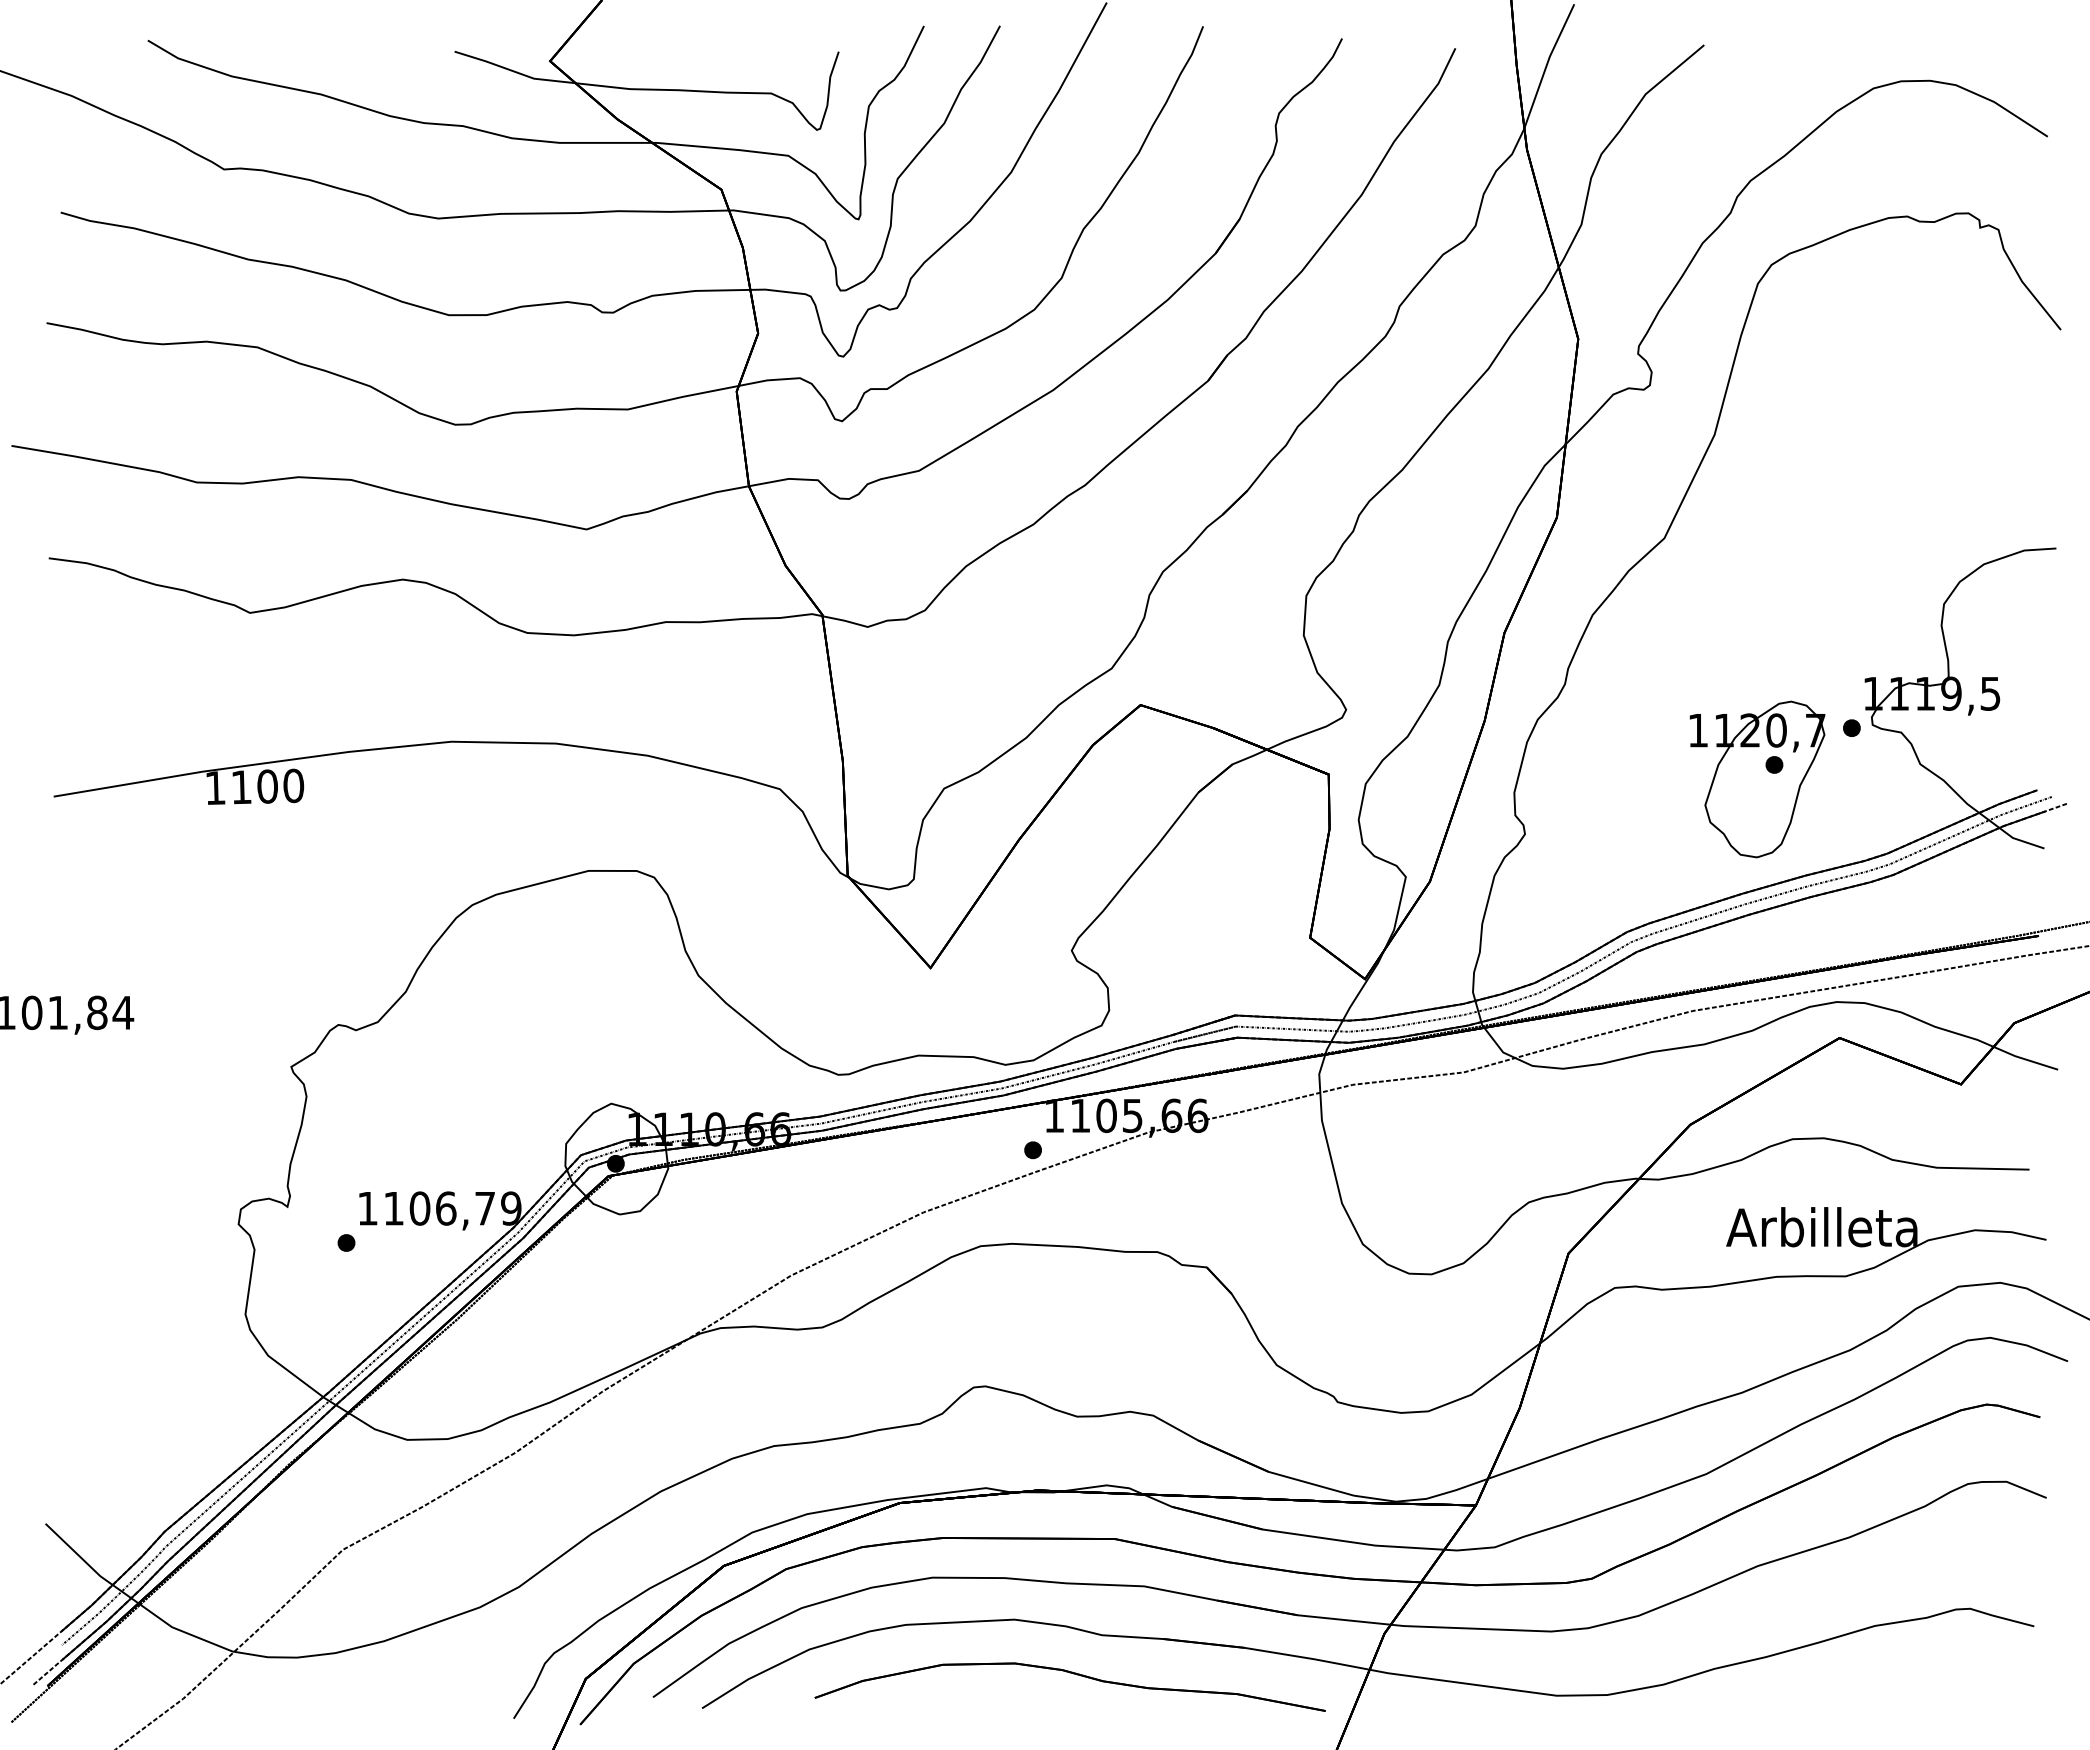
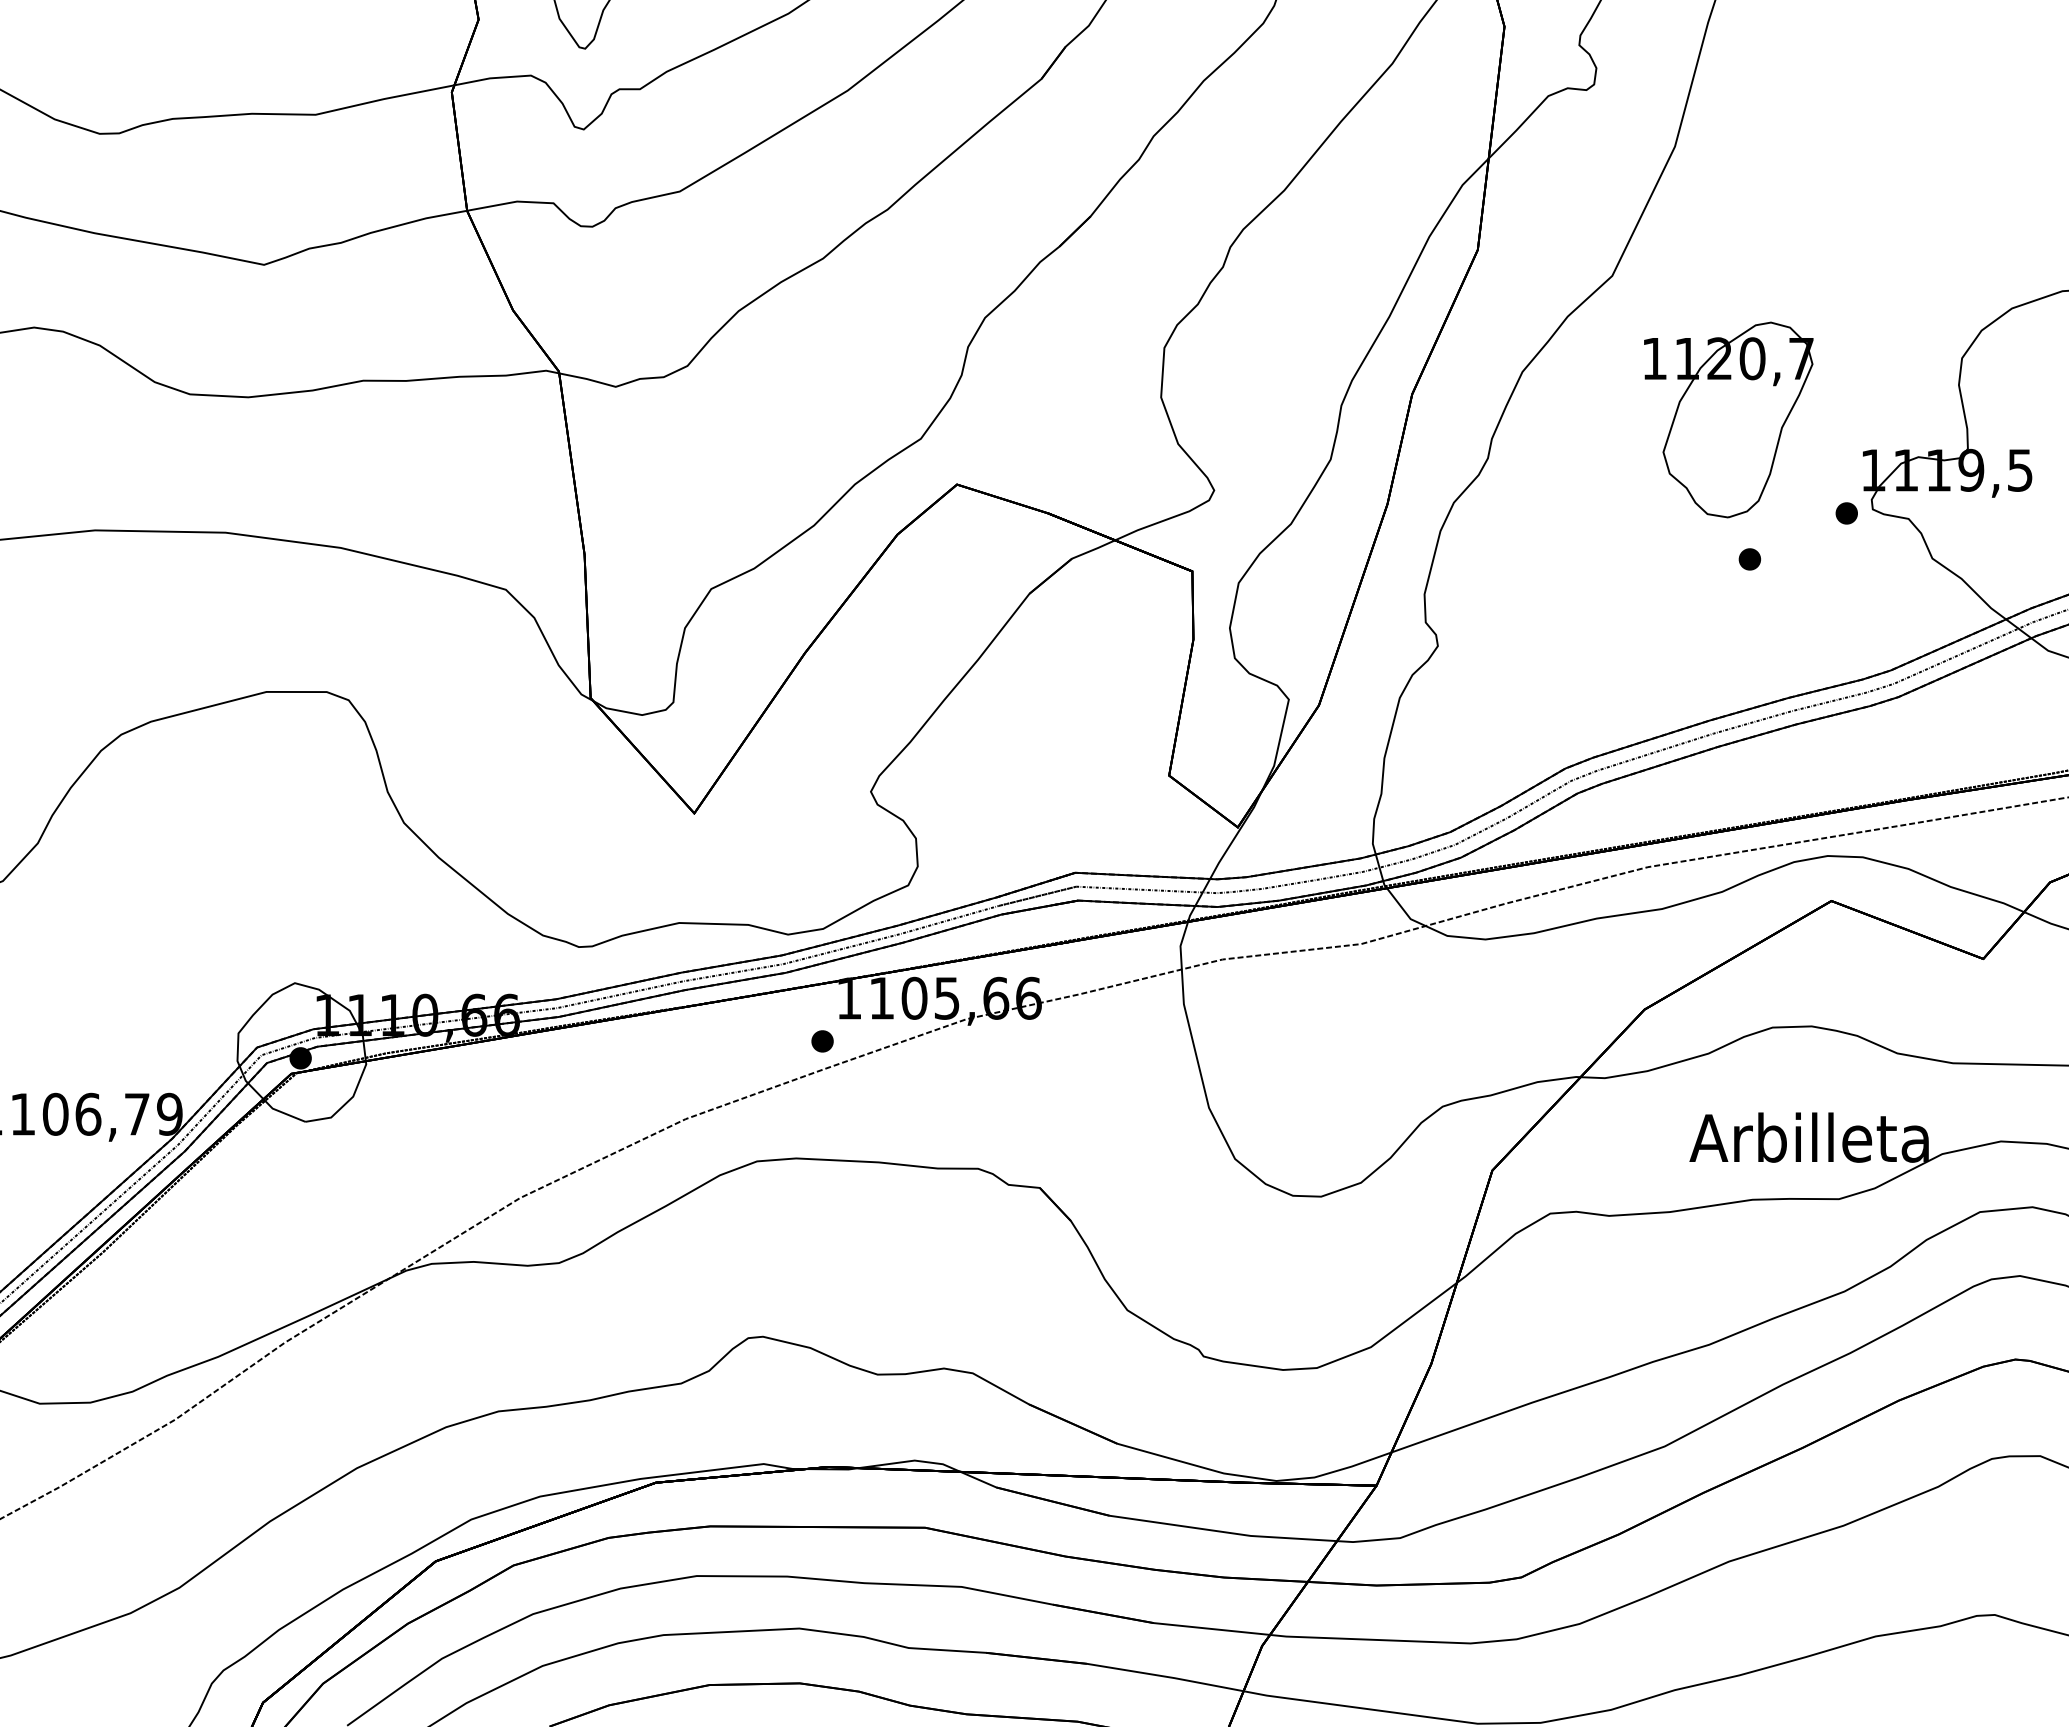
part: (1757, 779) -> (1728, 420), moved

